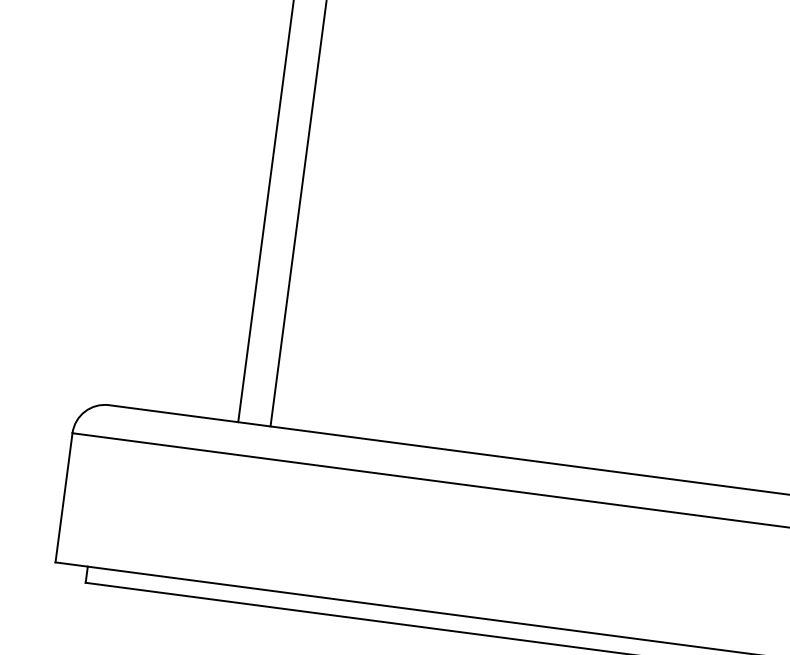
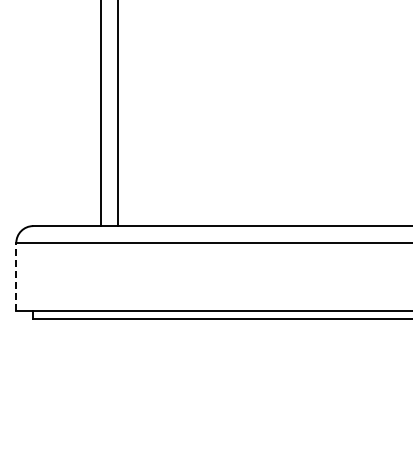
line: (64, 496) -> (16, 276), solid -> dashed

